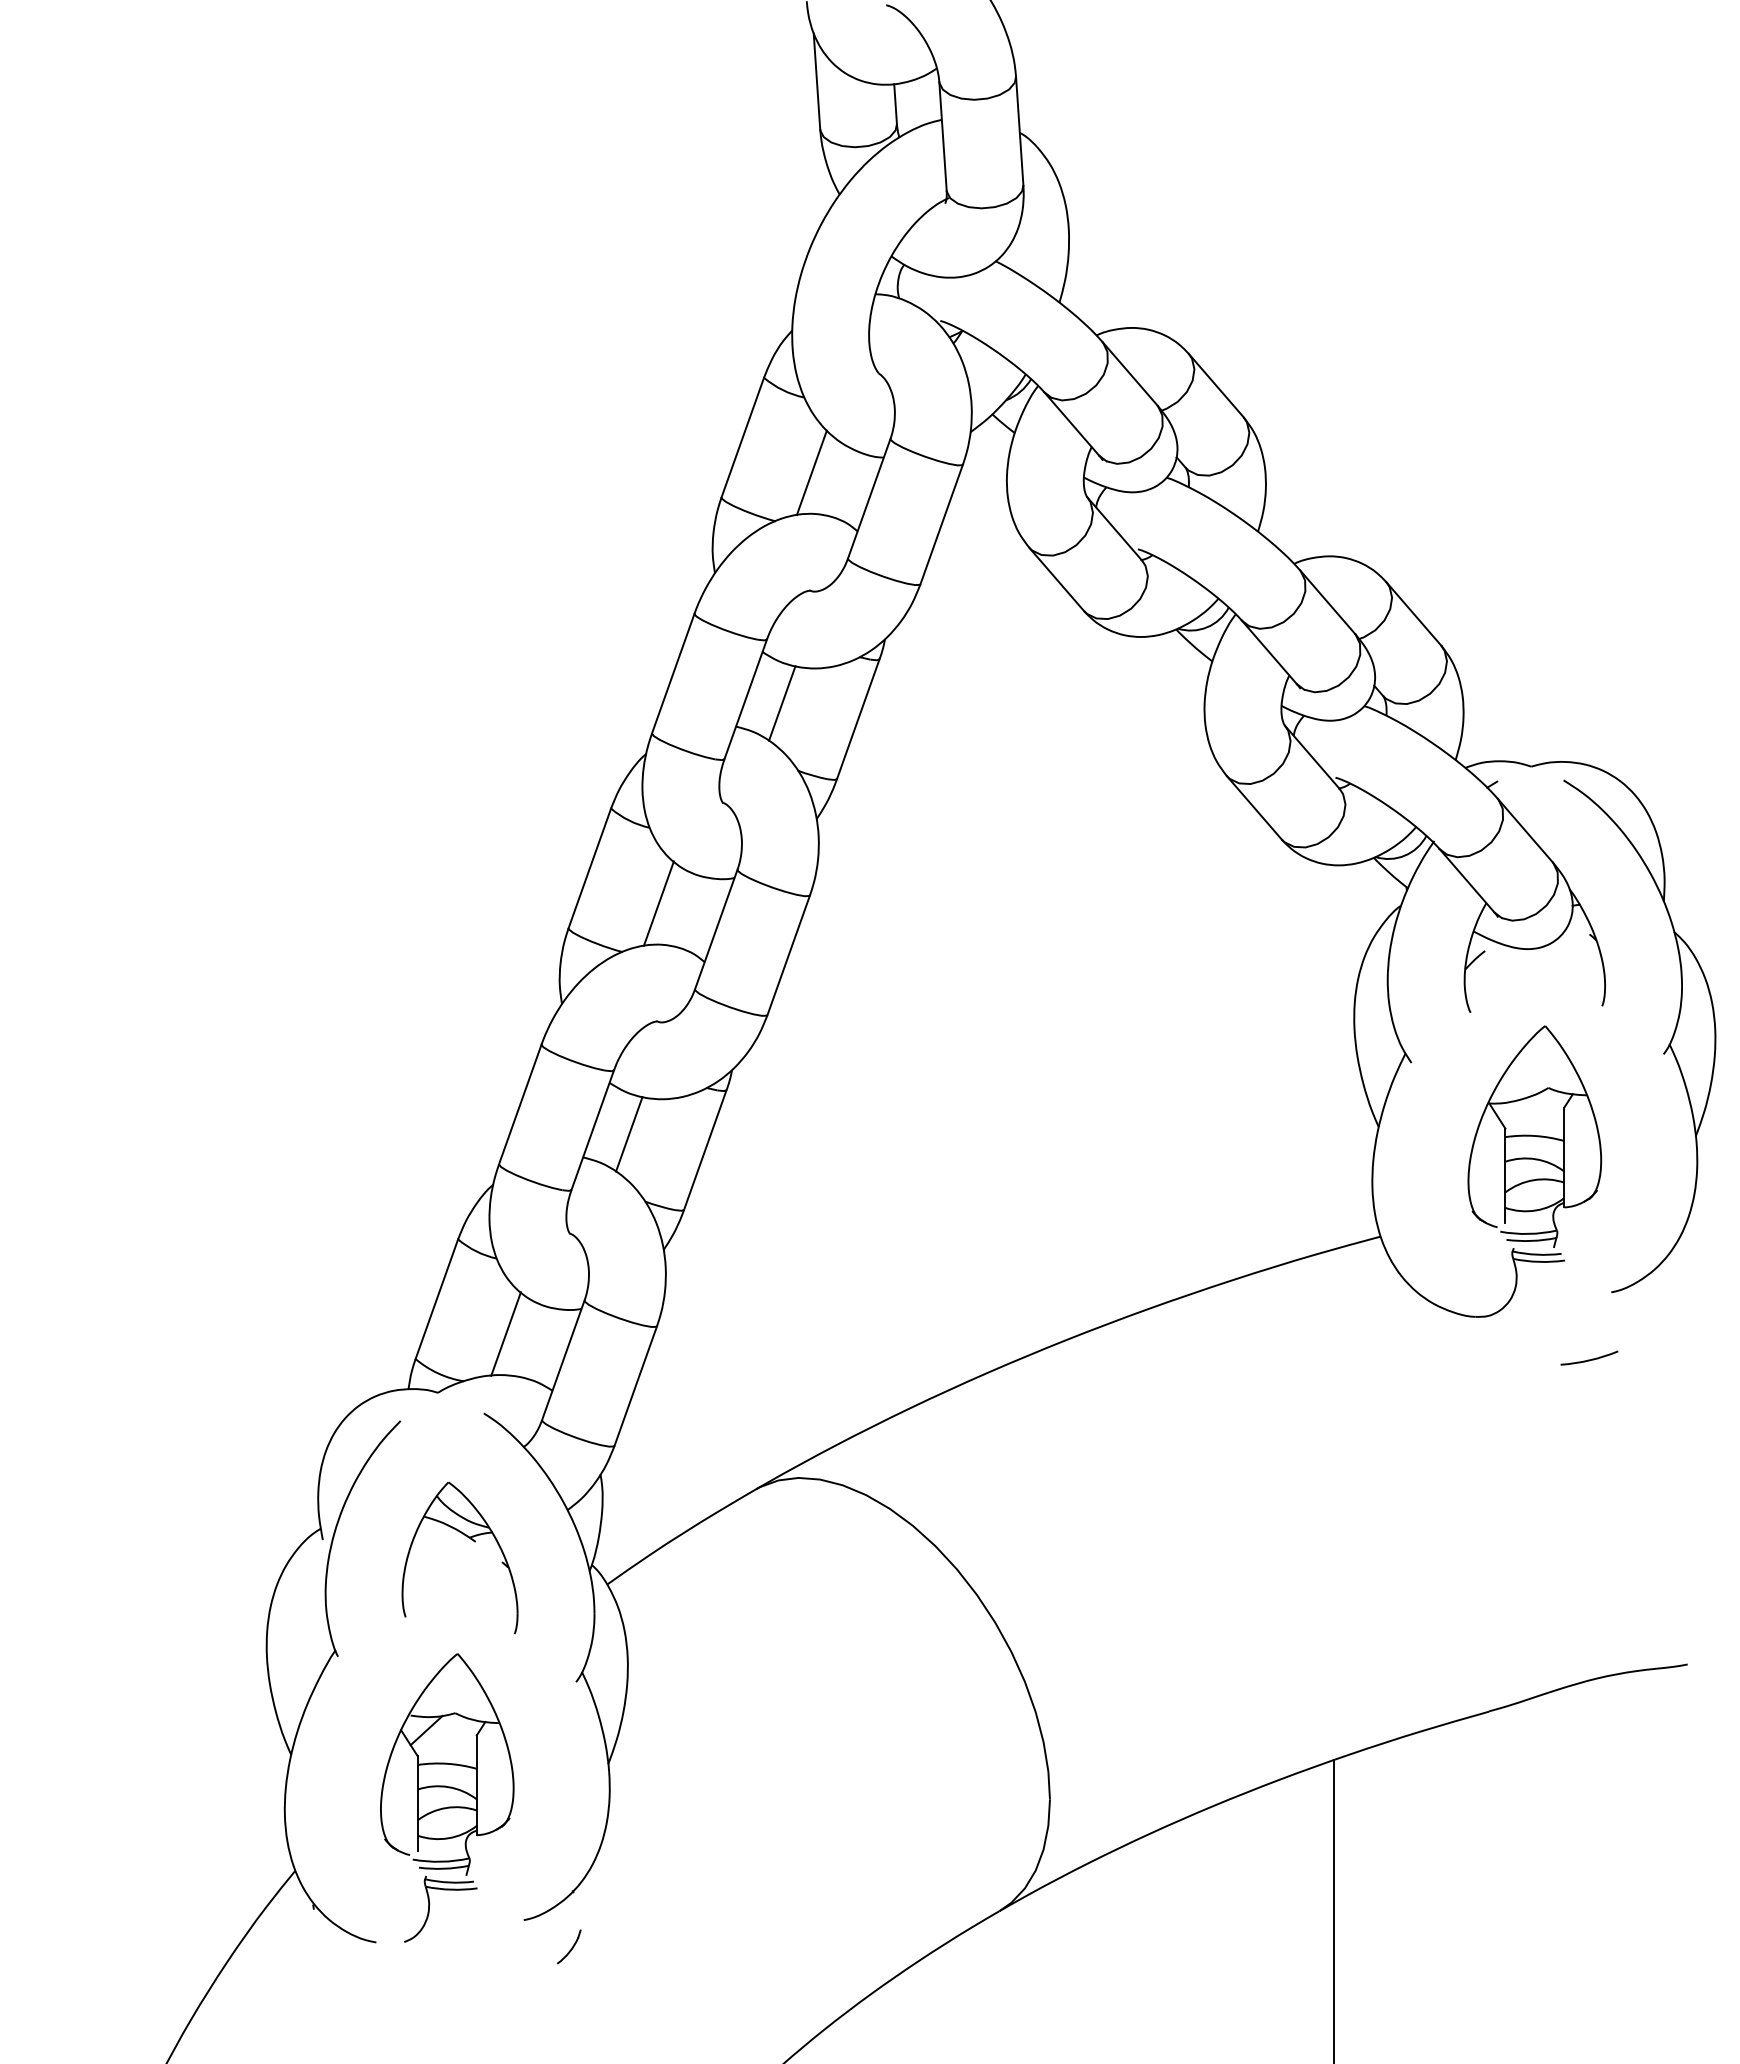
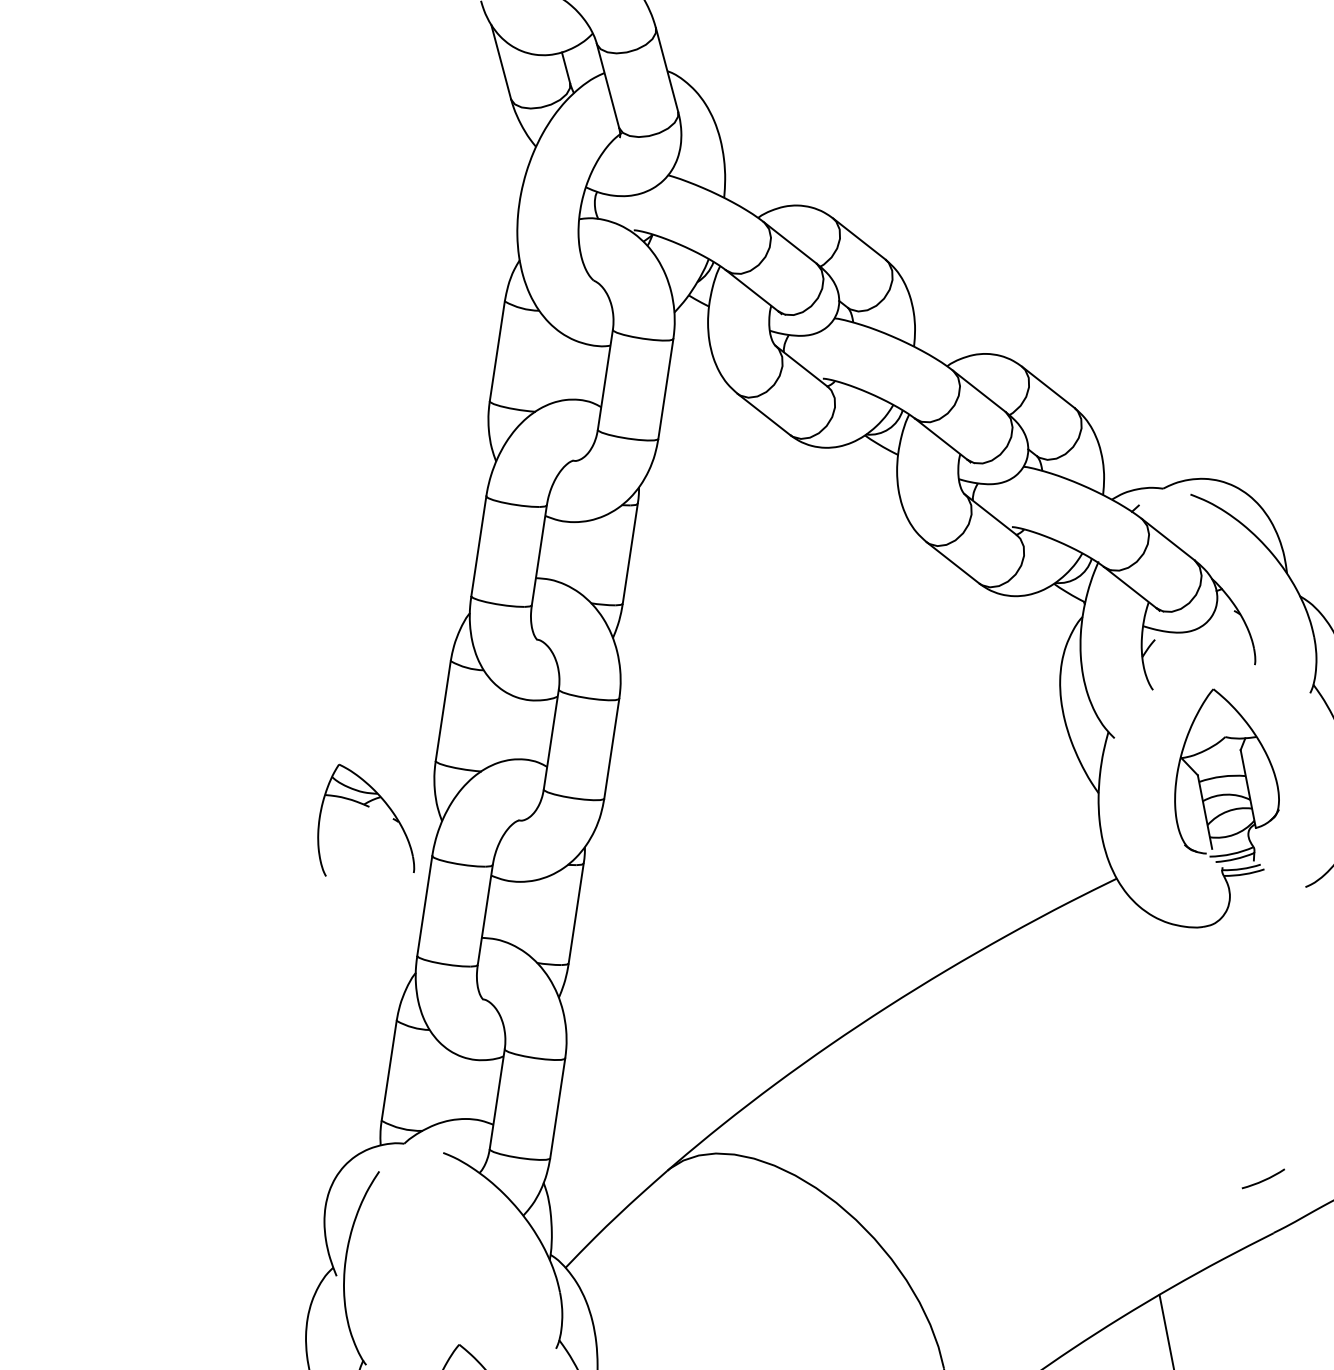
line: (811, 472) -> (556, 368), removed
line: (782, 703) -> (568, 553), removed
line: (658, 903) -> (502, 728), removed
line: (629, 1134) -> (514, 912), removed
line: (505, 1333) -> (447, 1087), removed
arc: (1589, 1359) -> (1263, 1179), moved
part: (471, 1540) -> (365, 806), moved

